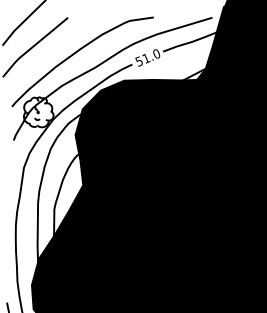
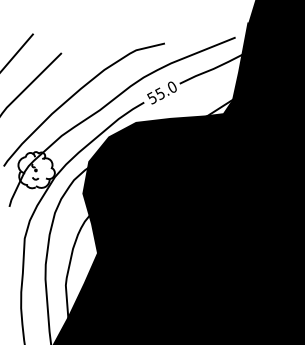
text: (146, 58) -> (160, 93), 51.0 -> 55.0

